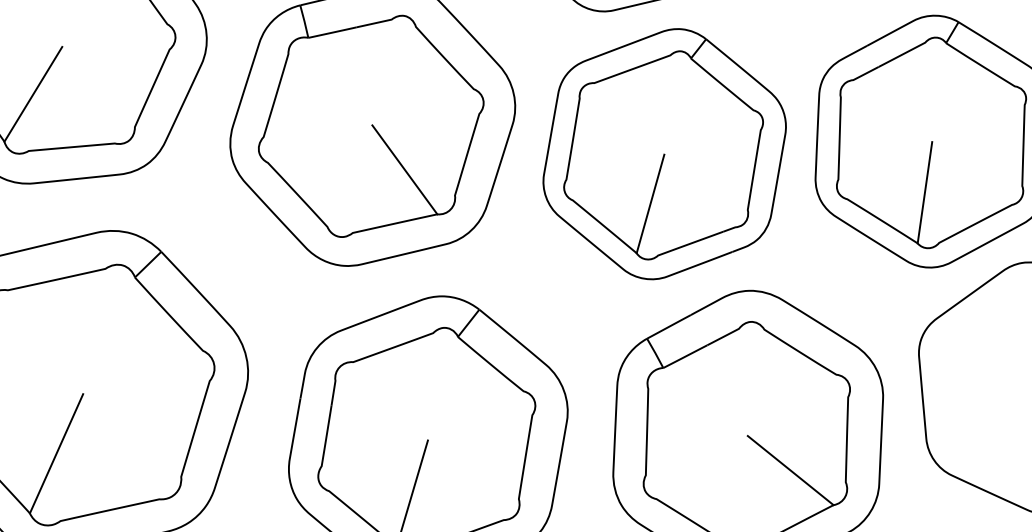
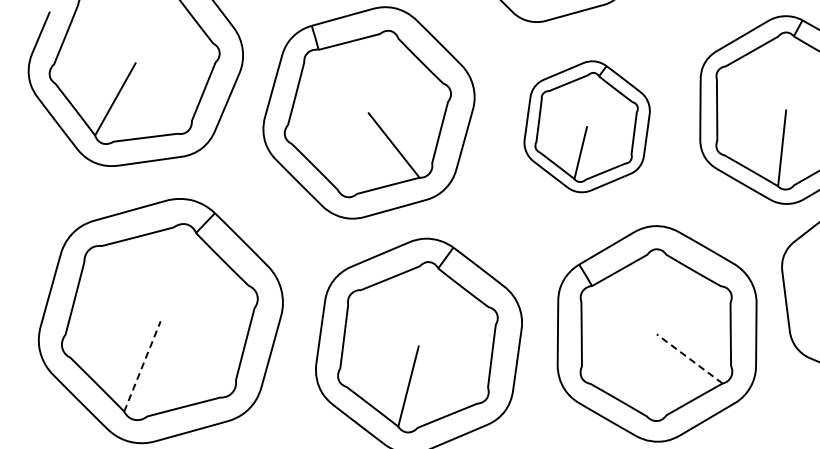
part: (663, 153) -> (586, 126), size x0.7
line: (56, 453) -> (142, 366), solid -> dashed
line: (790, 469) -> (689, 358), solid -> dashed

